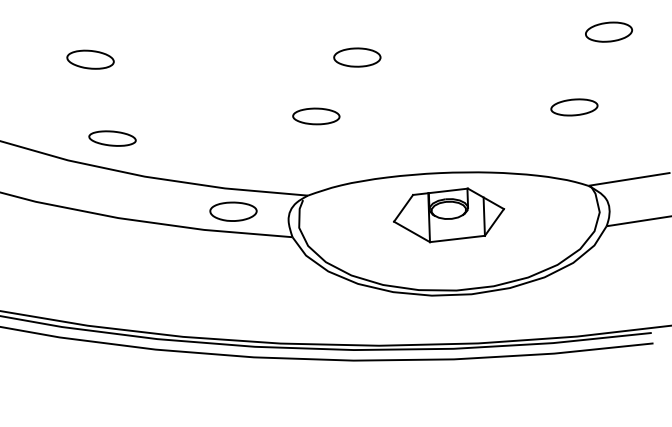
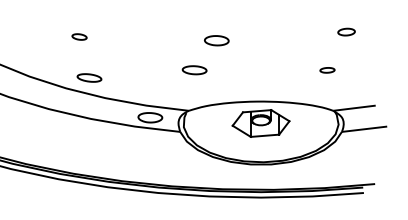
part: (608, 30) -> (346, 31), size x0.7
part: (90, 58) -> (79, 36), size x0.6
part: (574, 107) -> (327, 70), size x0.6

